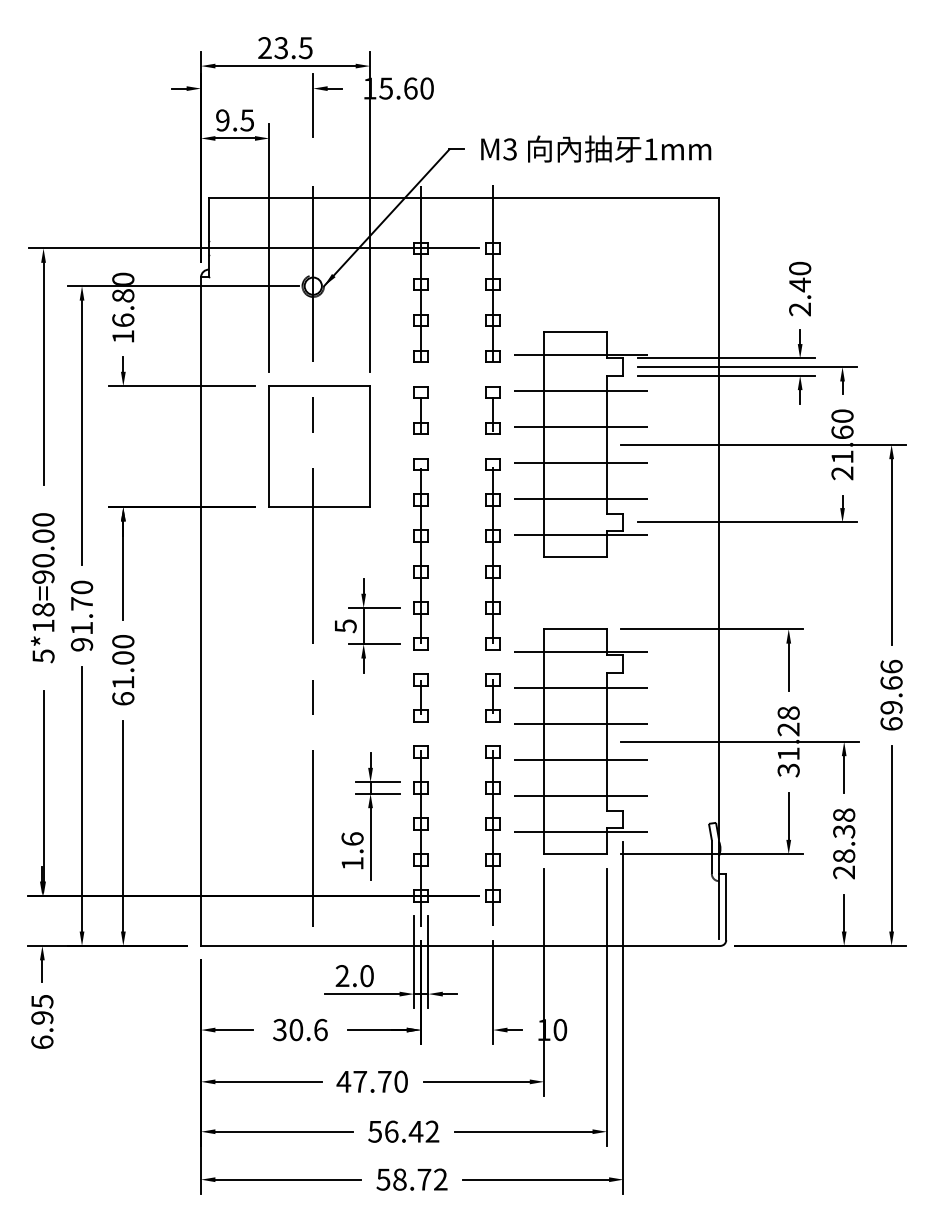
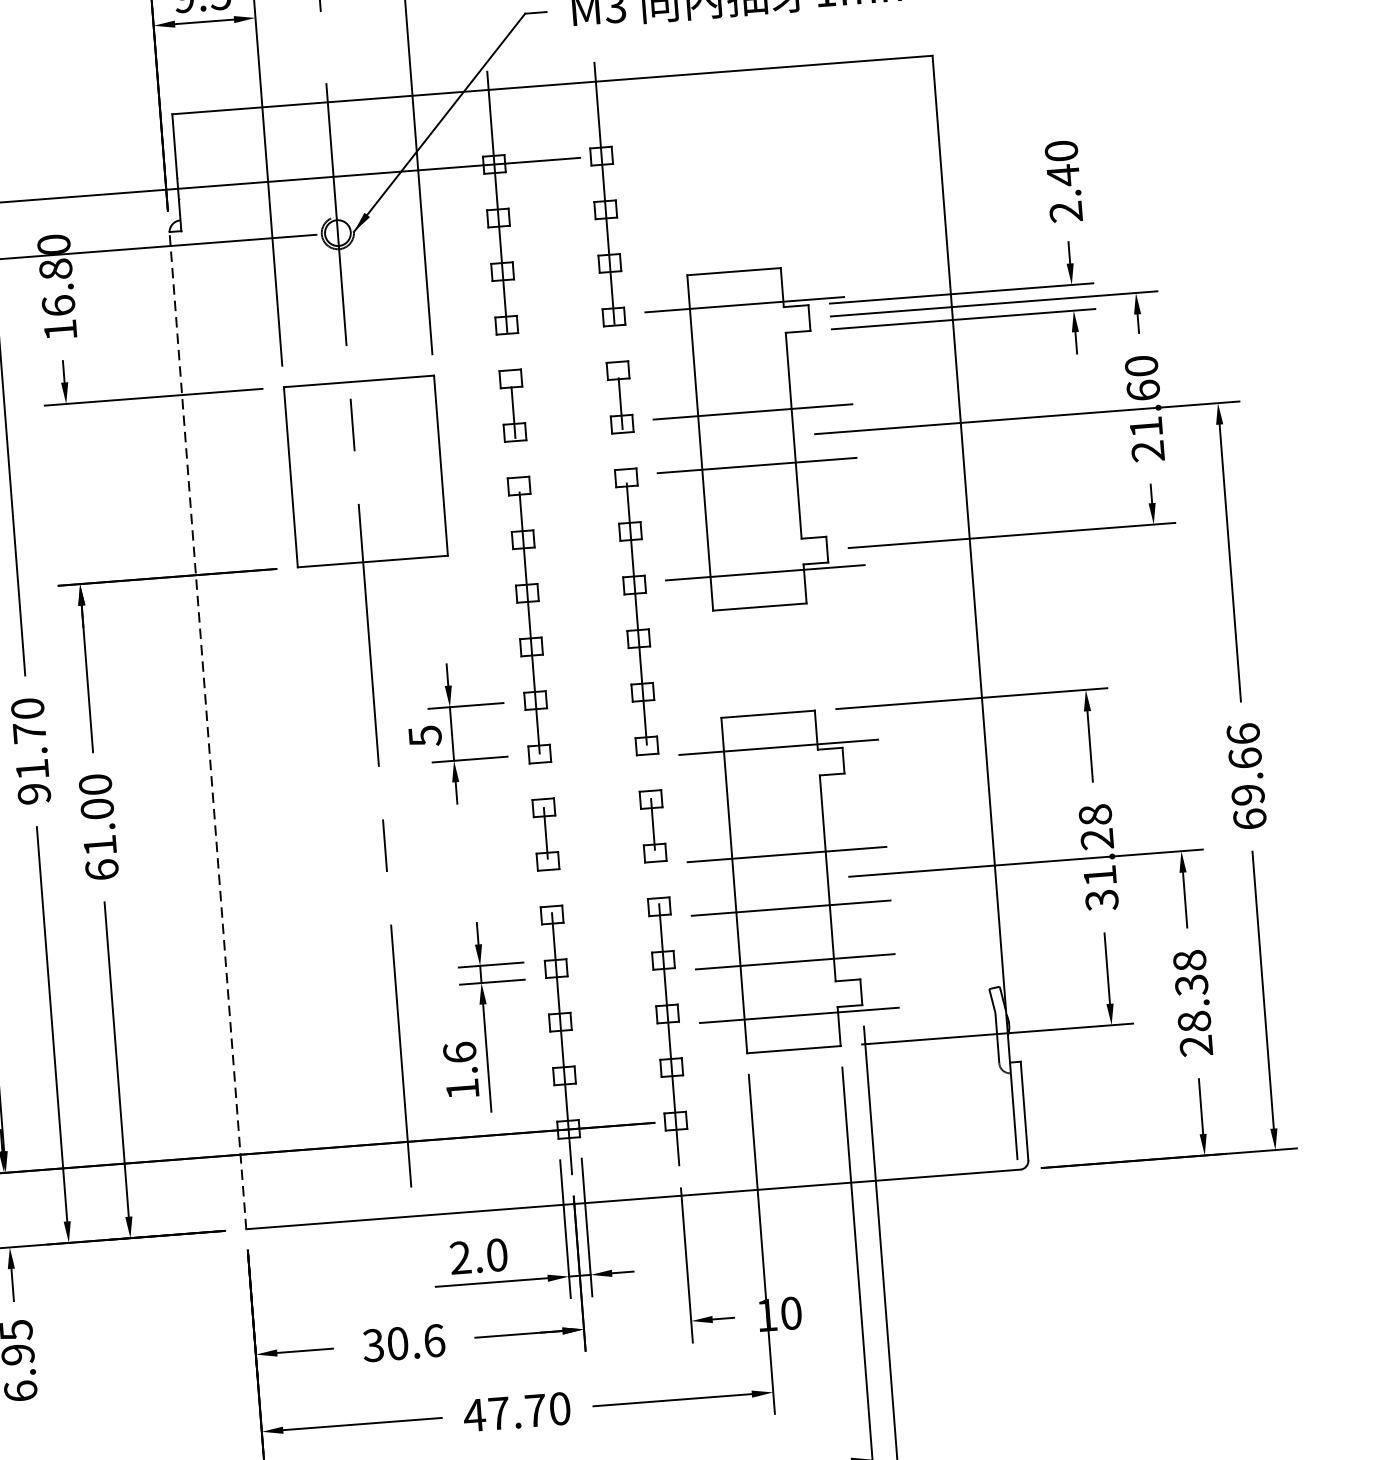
line: (580, 390) -> (748, 357), removed
line: (580, 498) -> (760, 518), removed
line: (201, 611) -> (208, 730), solid -> dashed
line: (580, 687) -> (782, 800), removed

